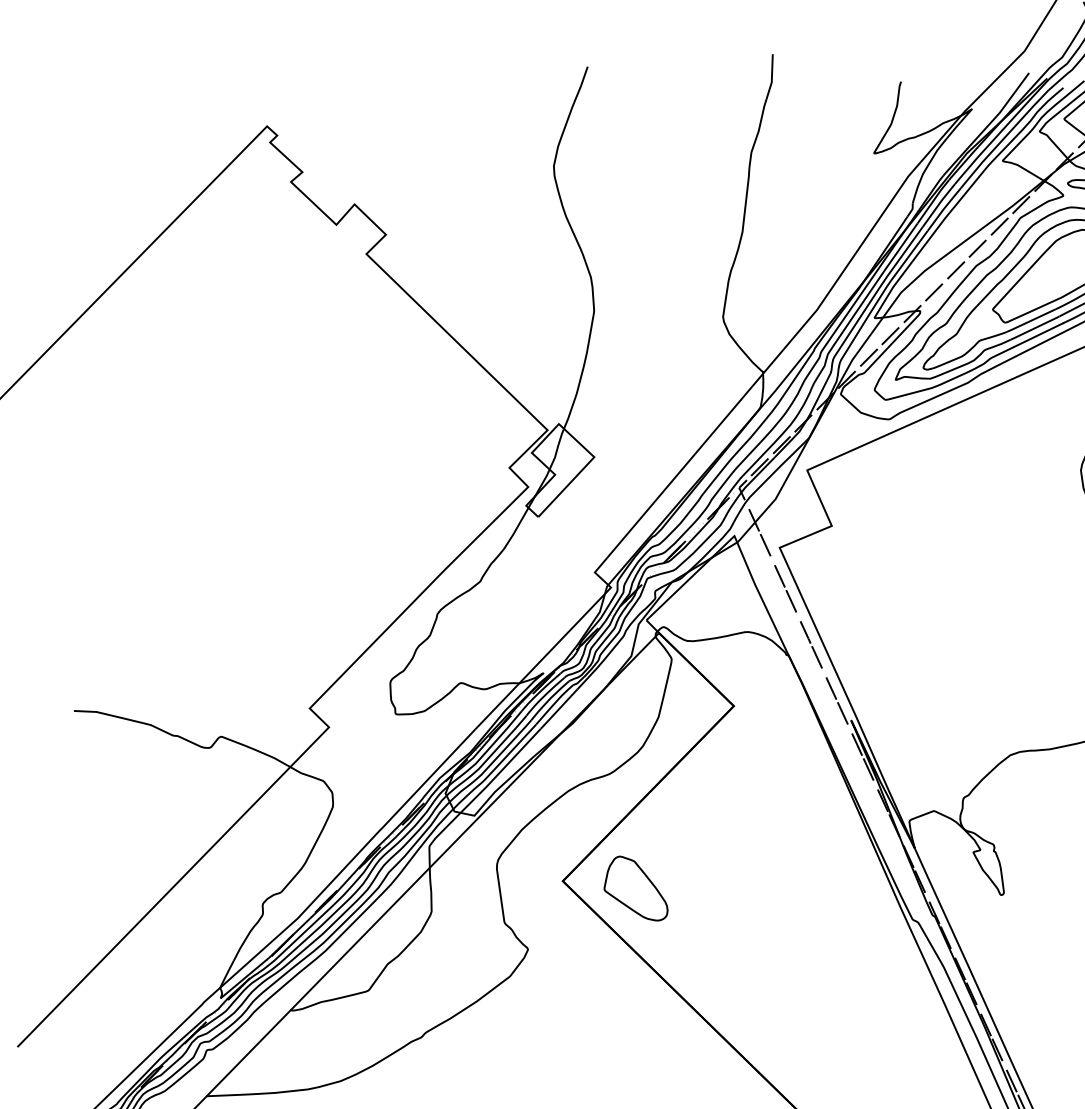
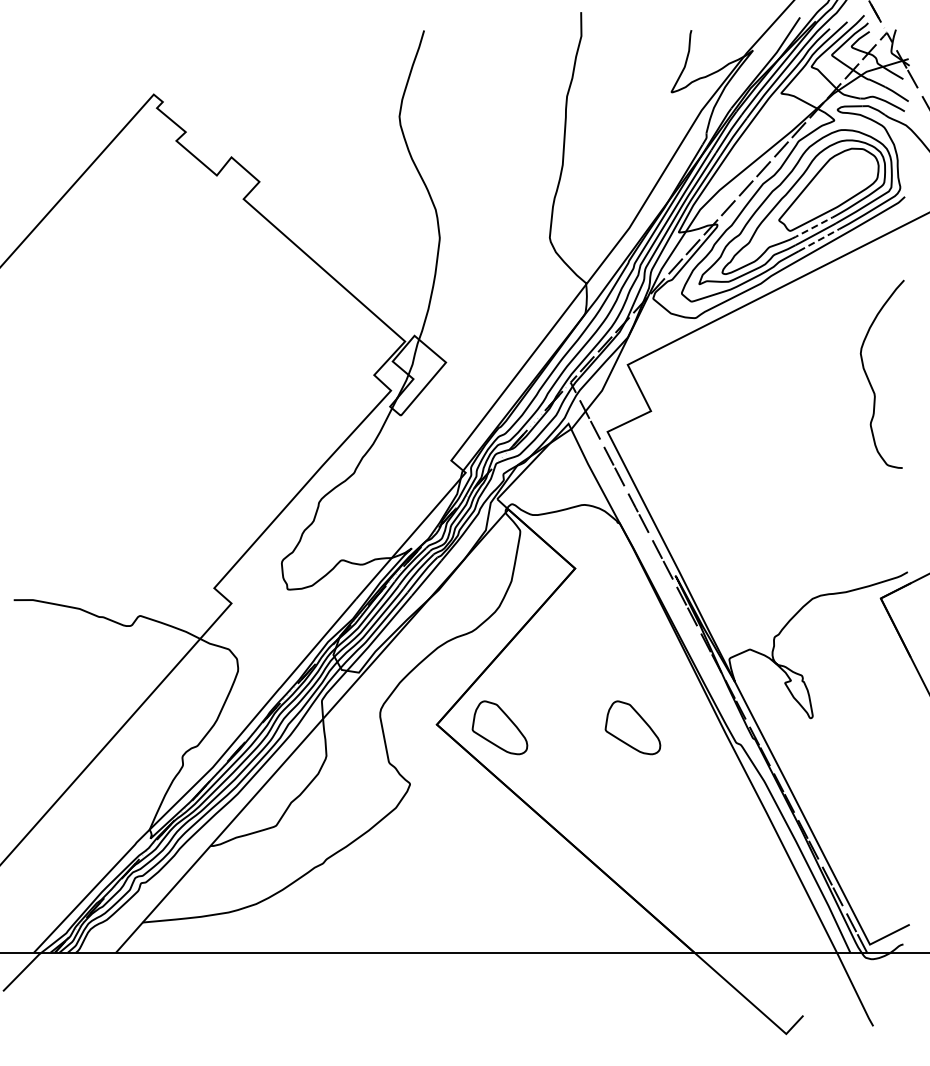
line: (1030, 321) -> (811, 228), solid -> dashed
line: (1039, 335) -> (819, 240), solid -> dashed
part: (791, 895) -> (632, 727), added

